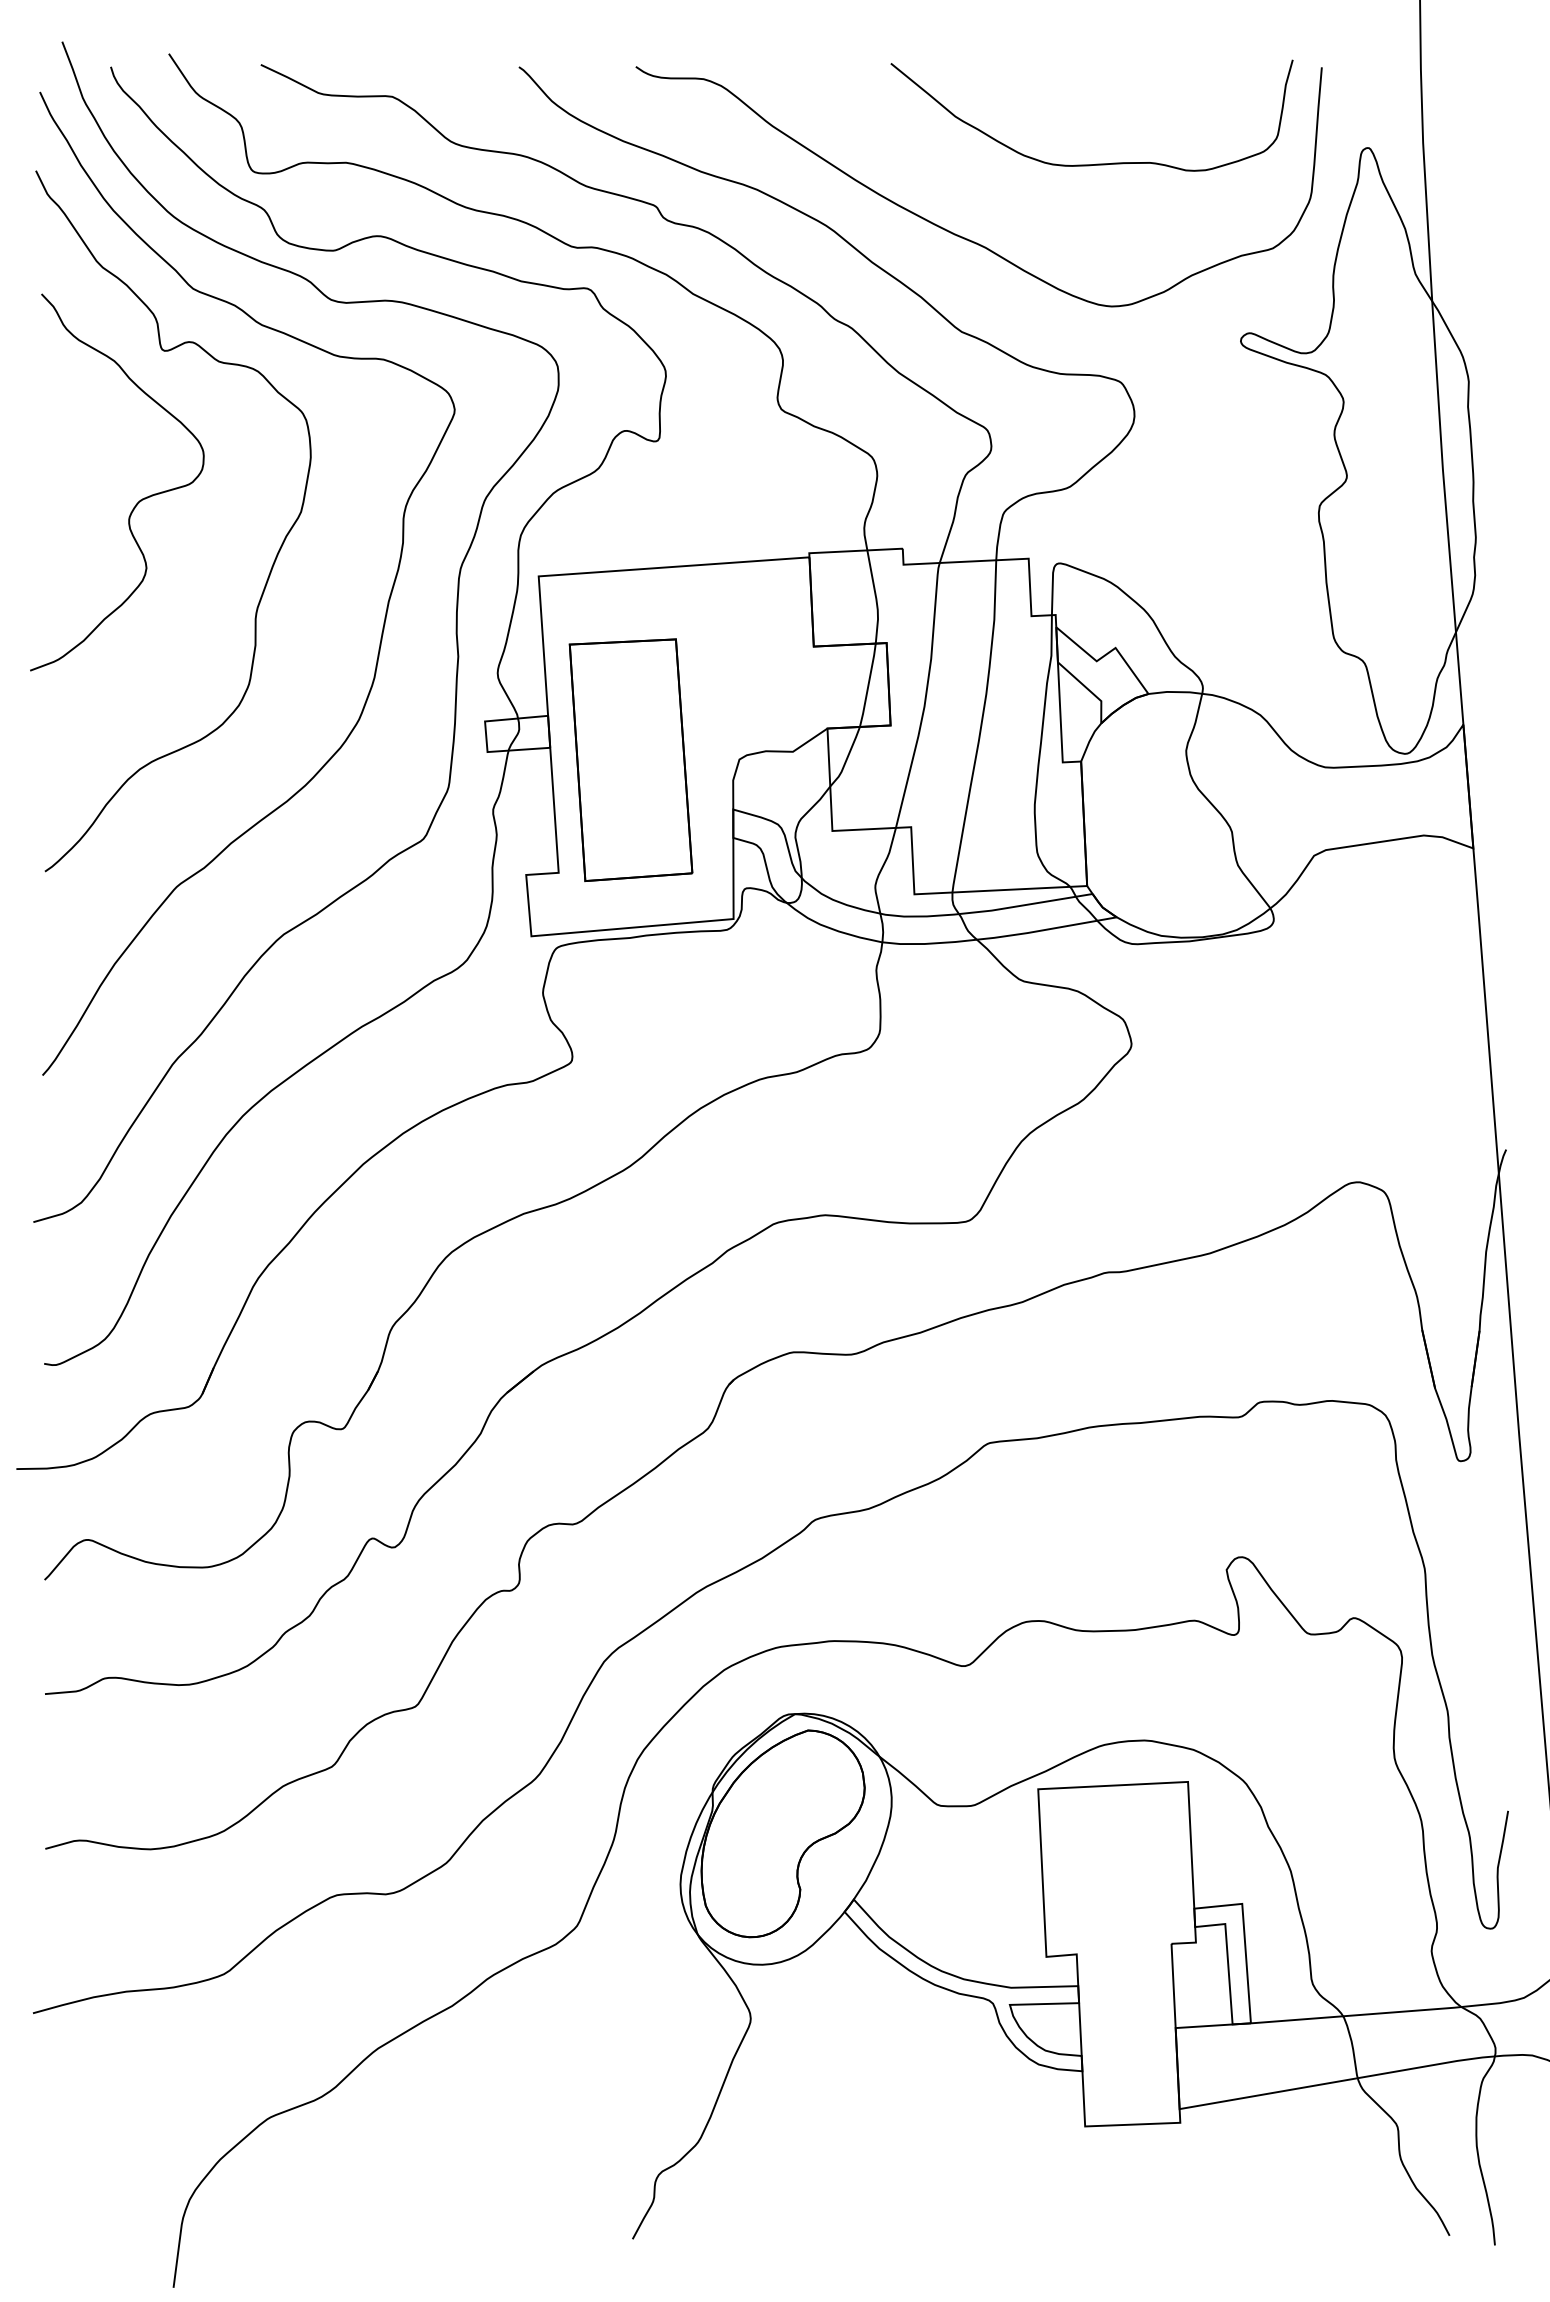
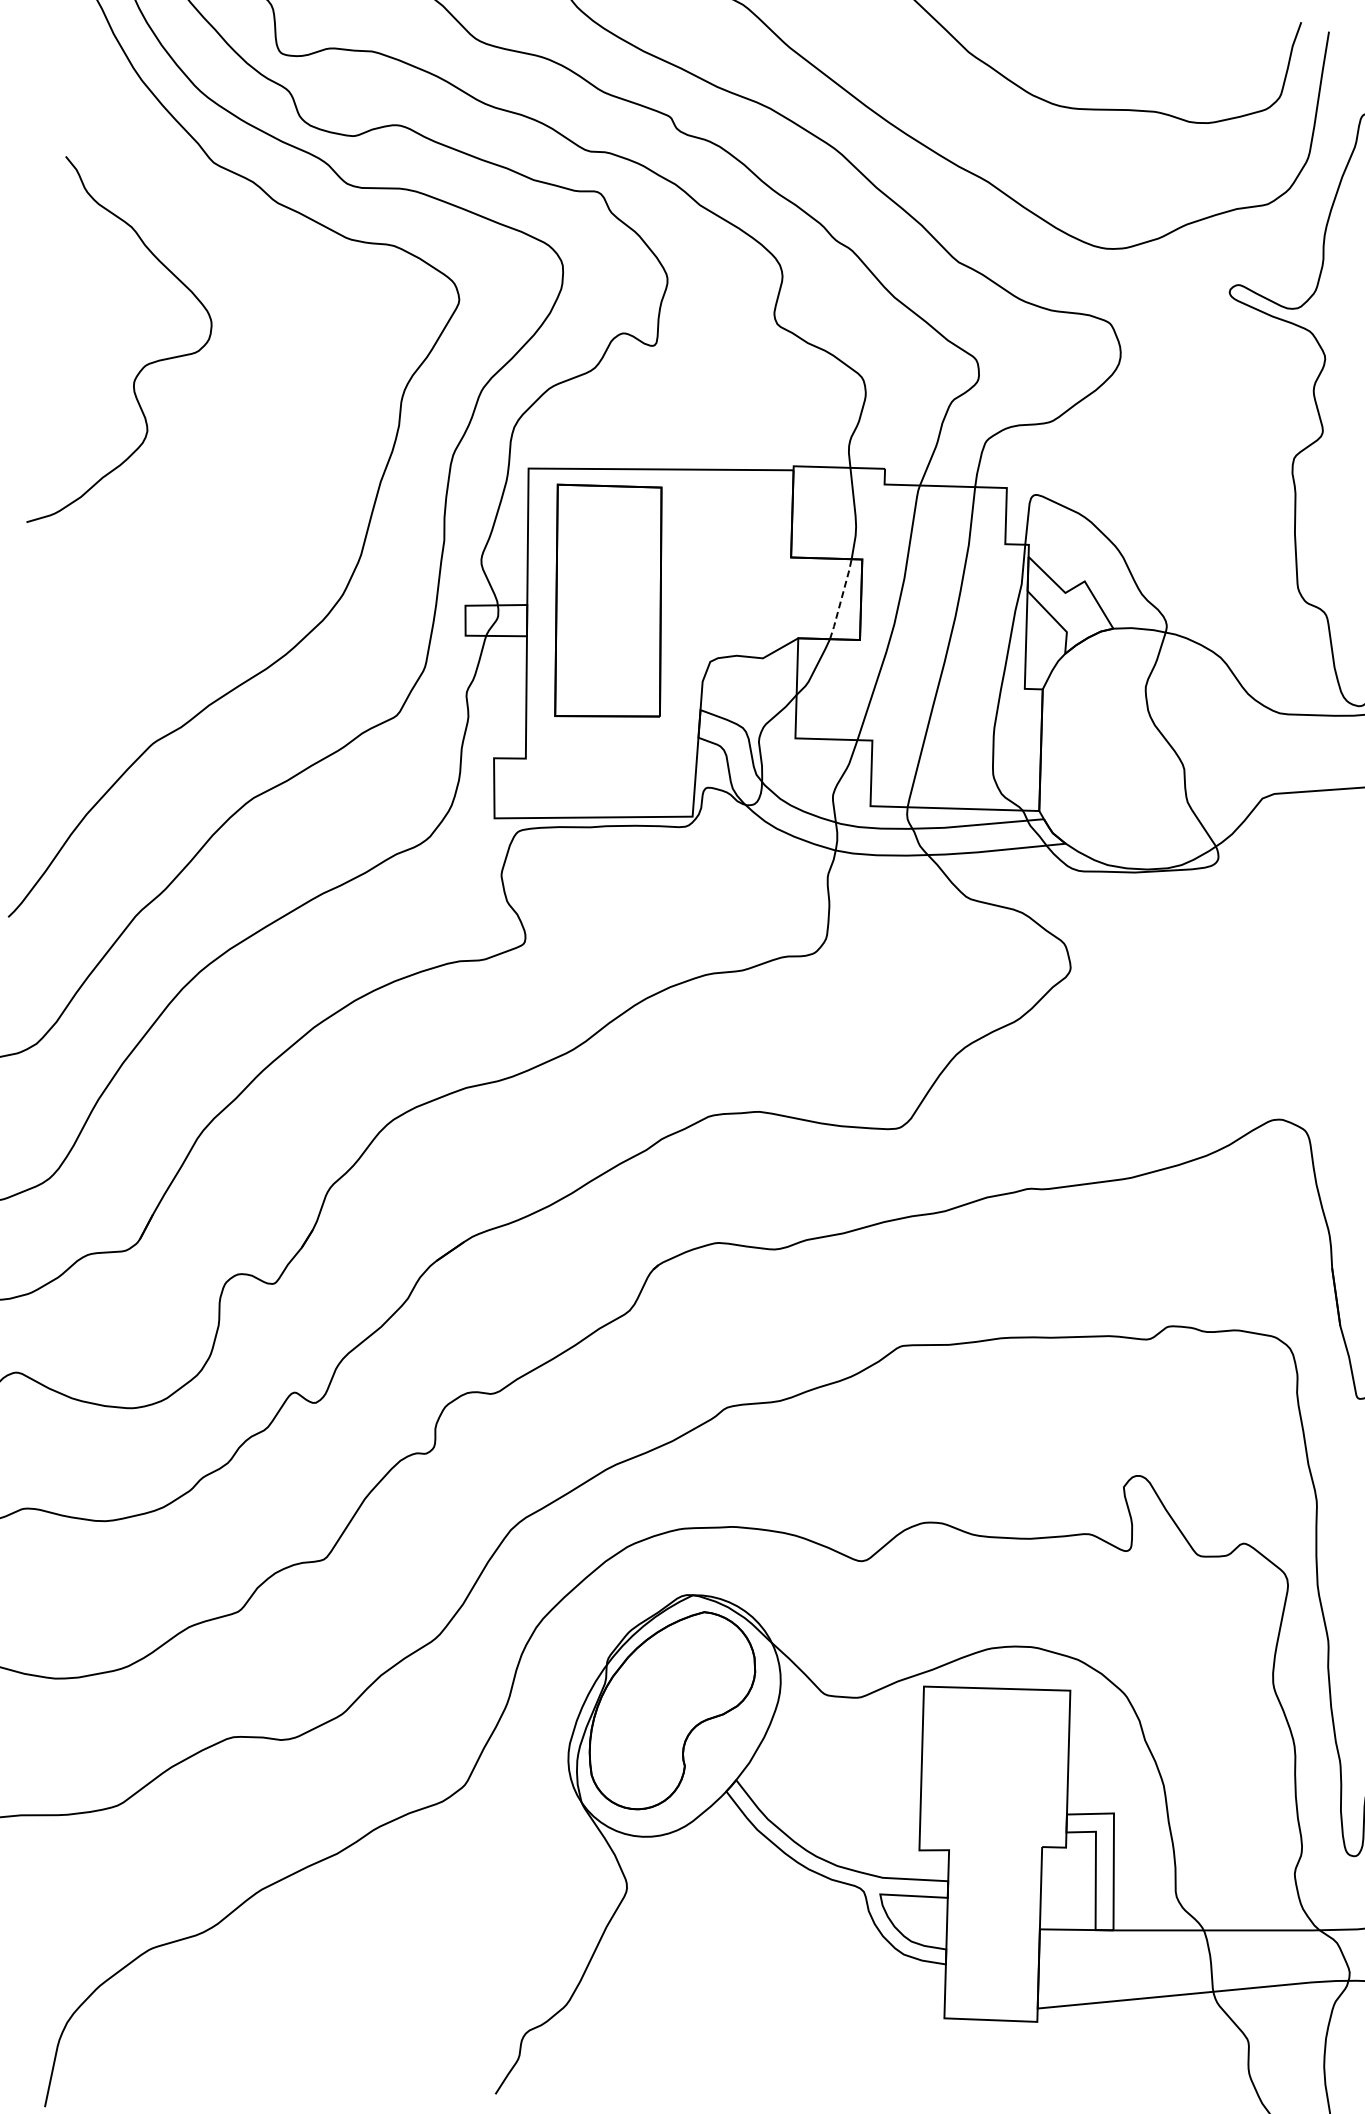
curve: (273, 561) -> (271, 434), removed
line: (868, 685) -> (841, 599), solid -> dashed
part: (630, 759) -> (608, 601), moved

